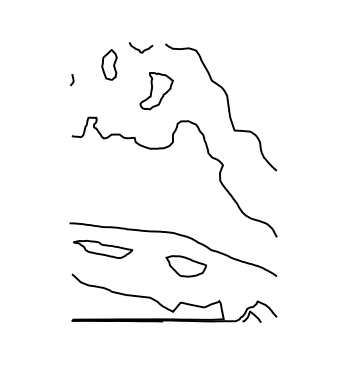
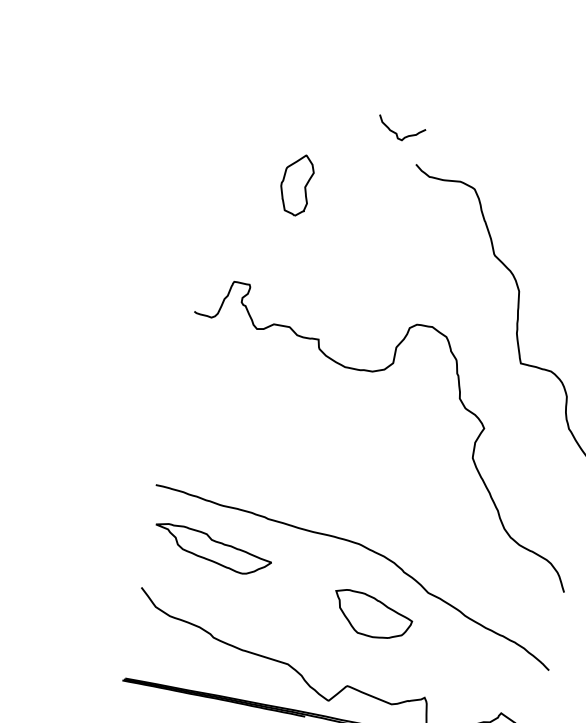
curve: (138, 48) -> (395, 130), moved
curve: (72, 80) -> (216, 201), removed
part: (156, 91) -> (379, 255), removed

